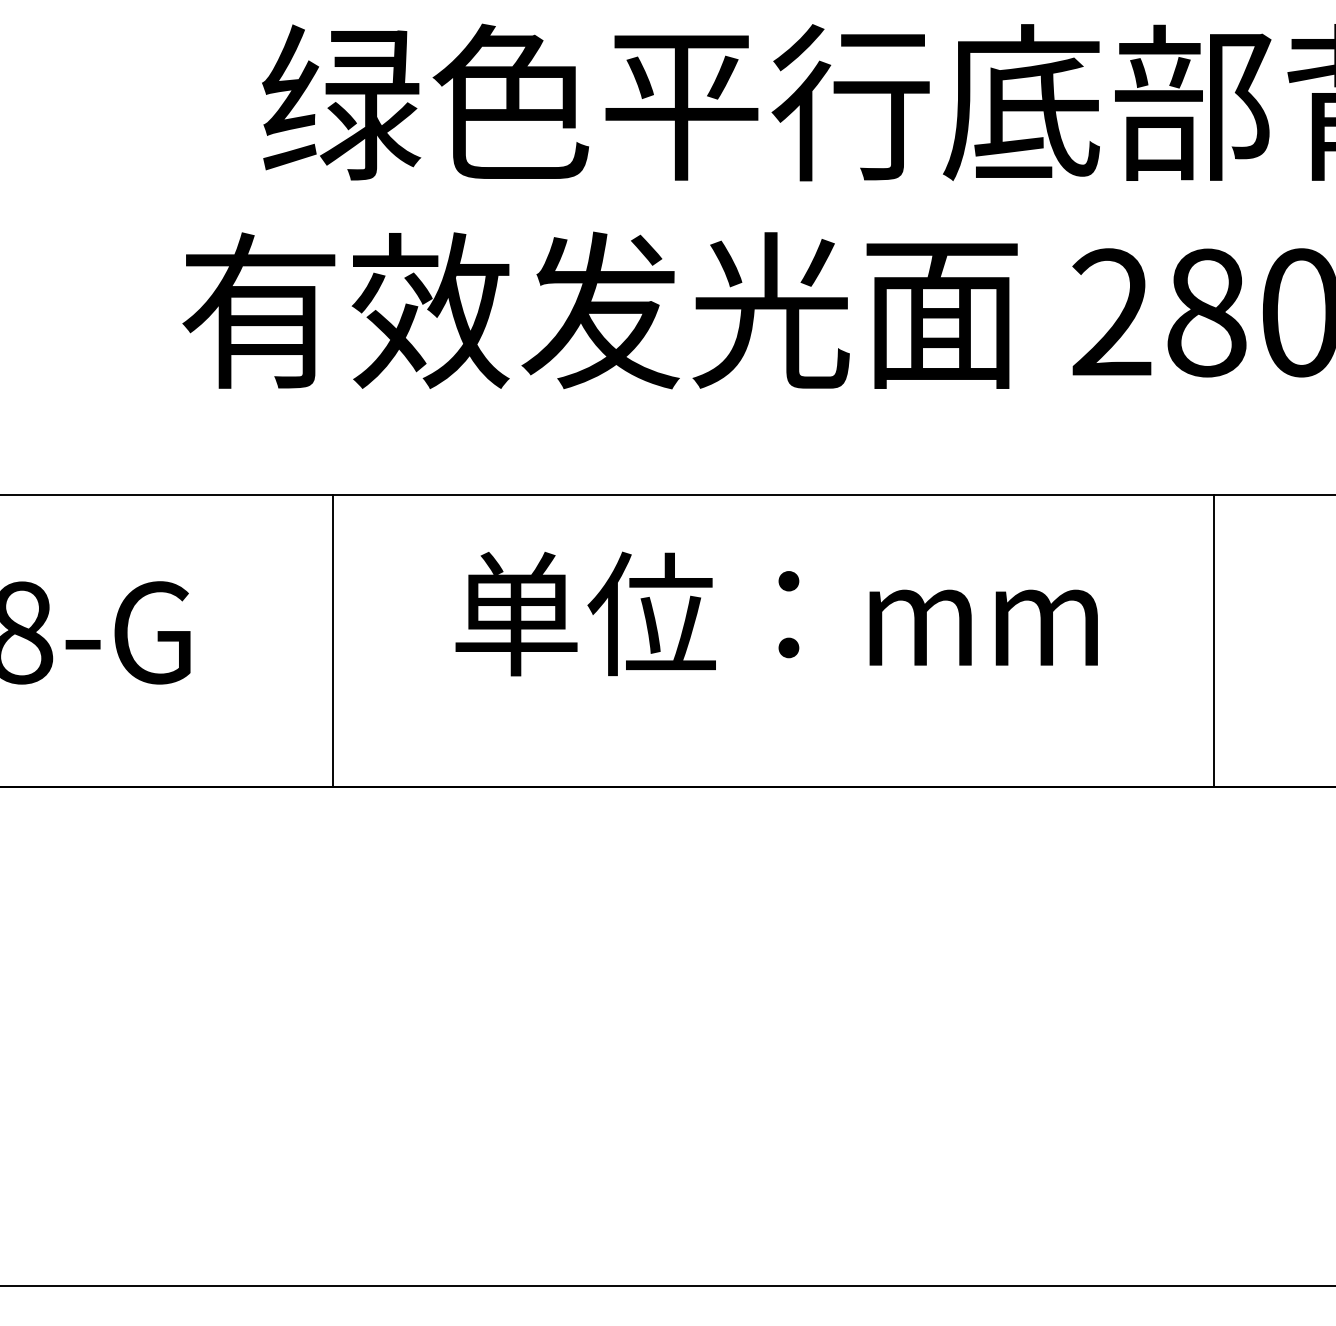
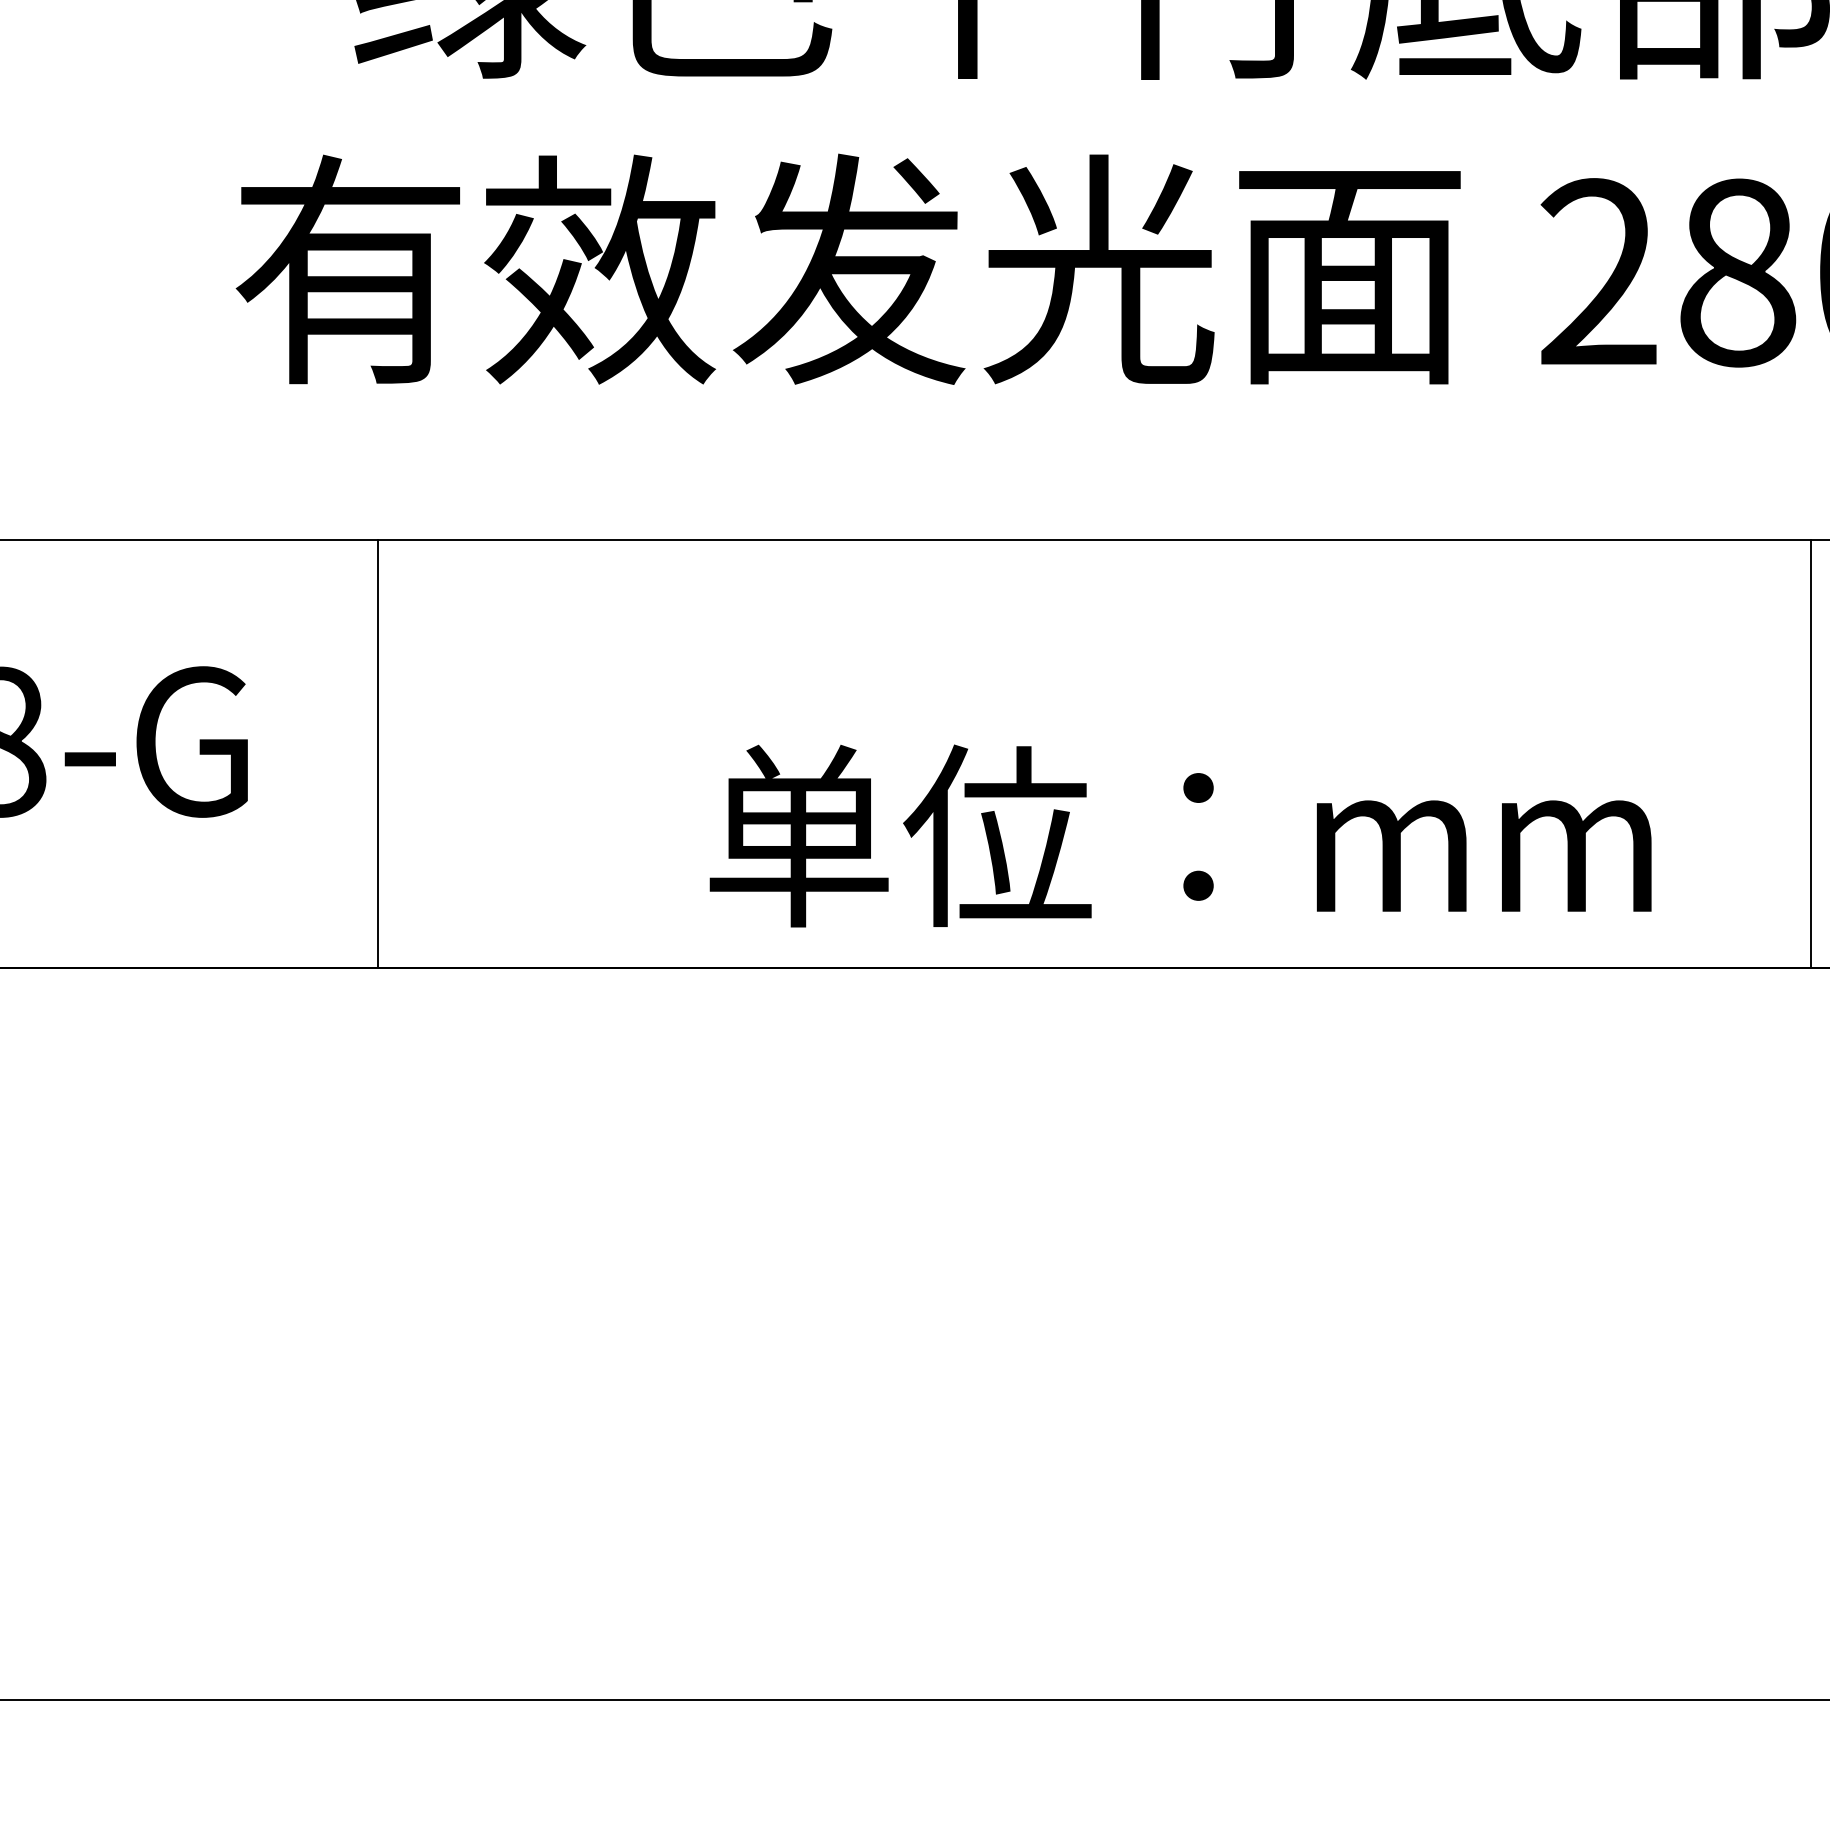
text: (776, 613) -> (1180, 835), moved
line: (333, 640) -> (378, 753), moved
line: (1213, 640) -> (1810, 753), moved

